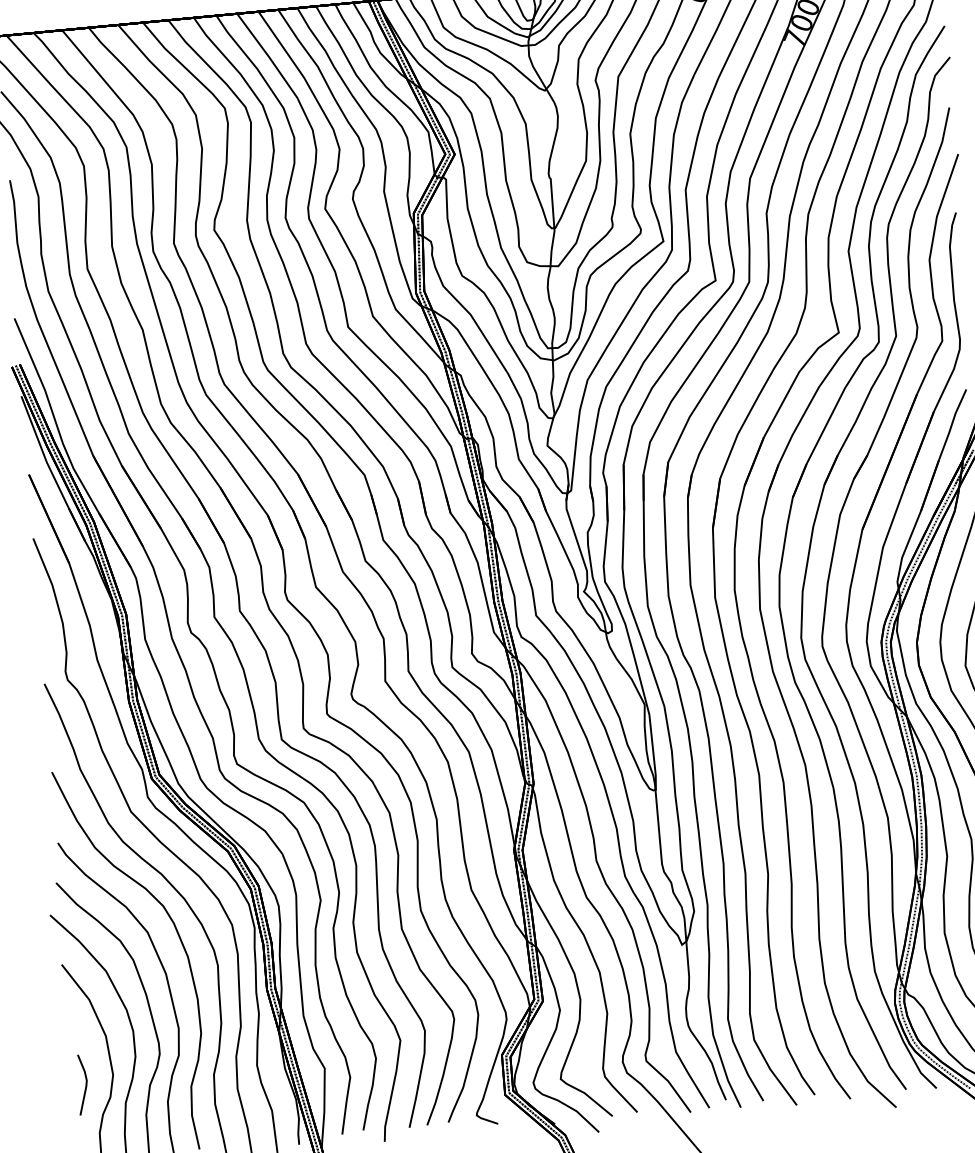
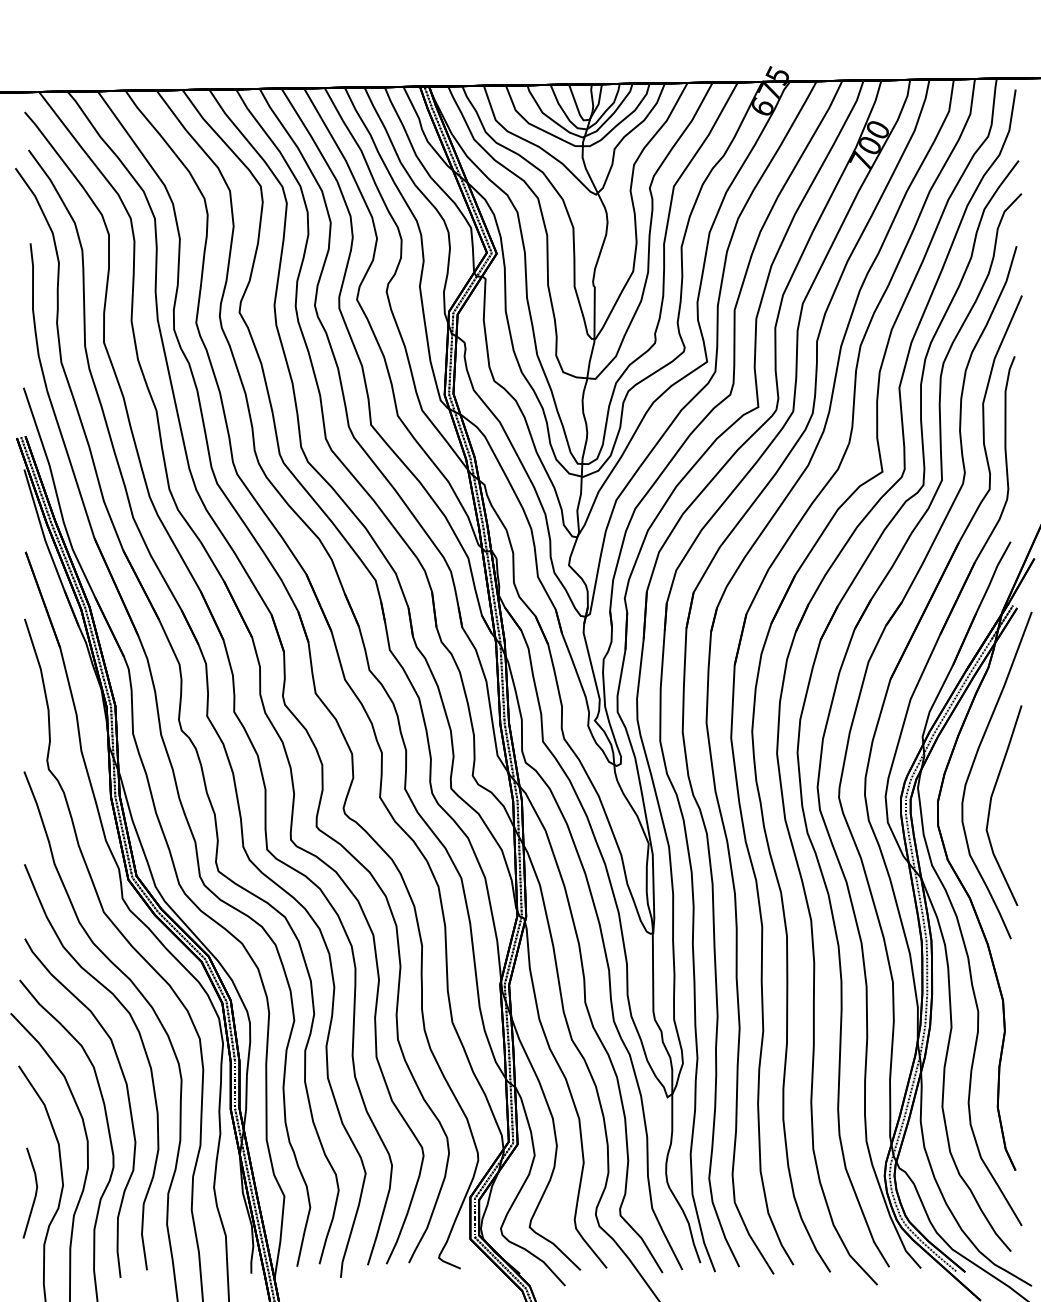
part: (82, 1084) -> (30, 1192), size x1.43

